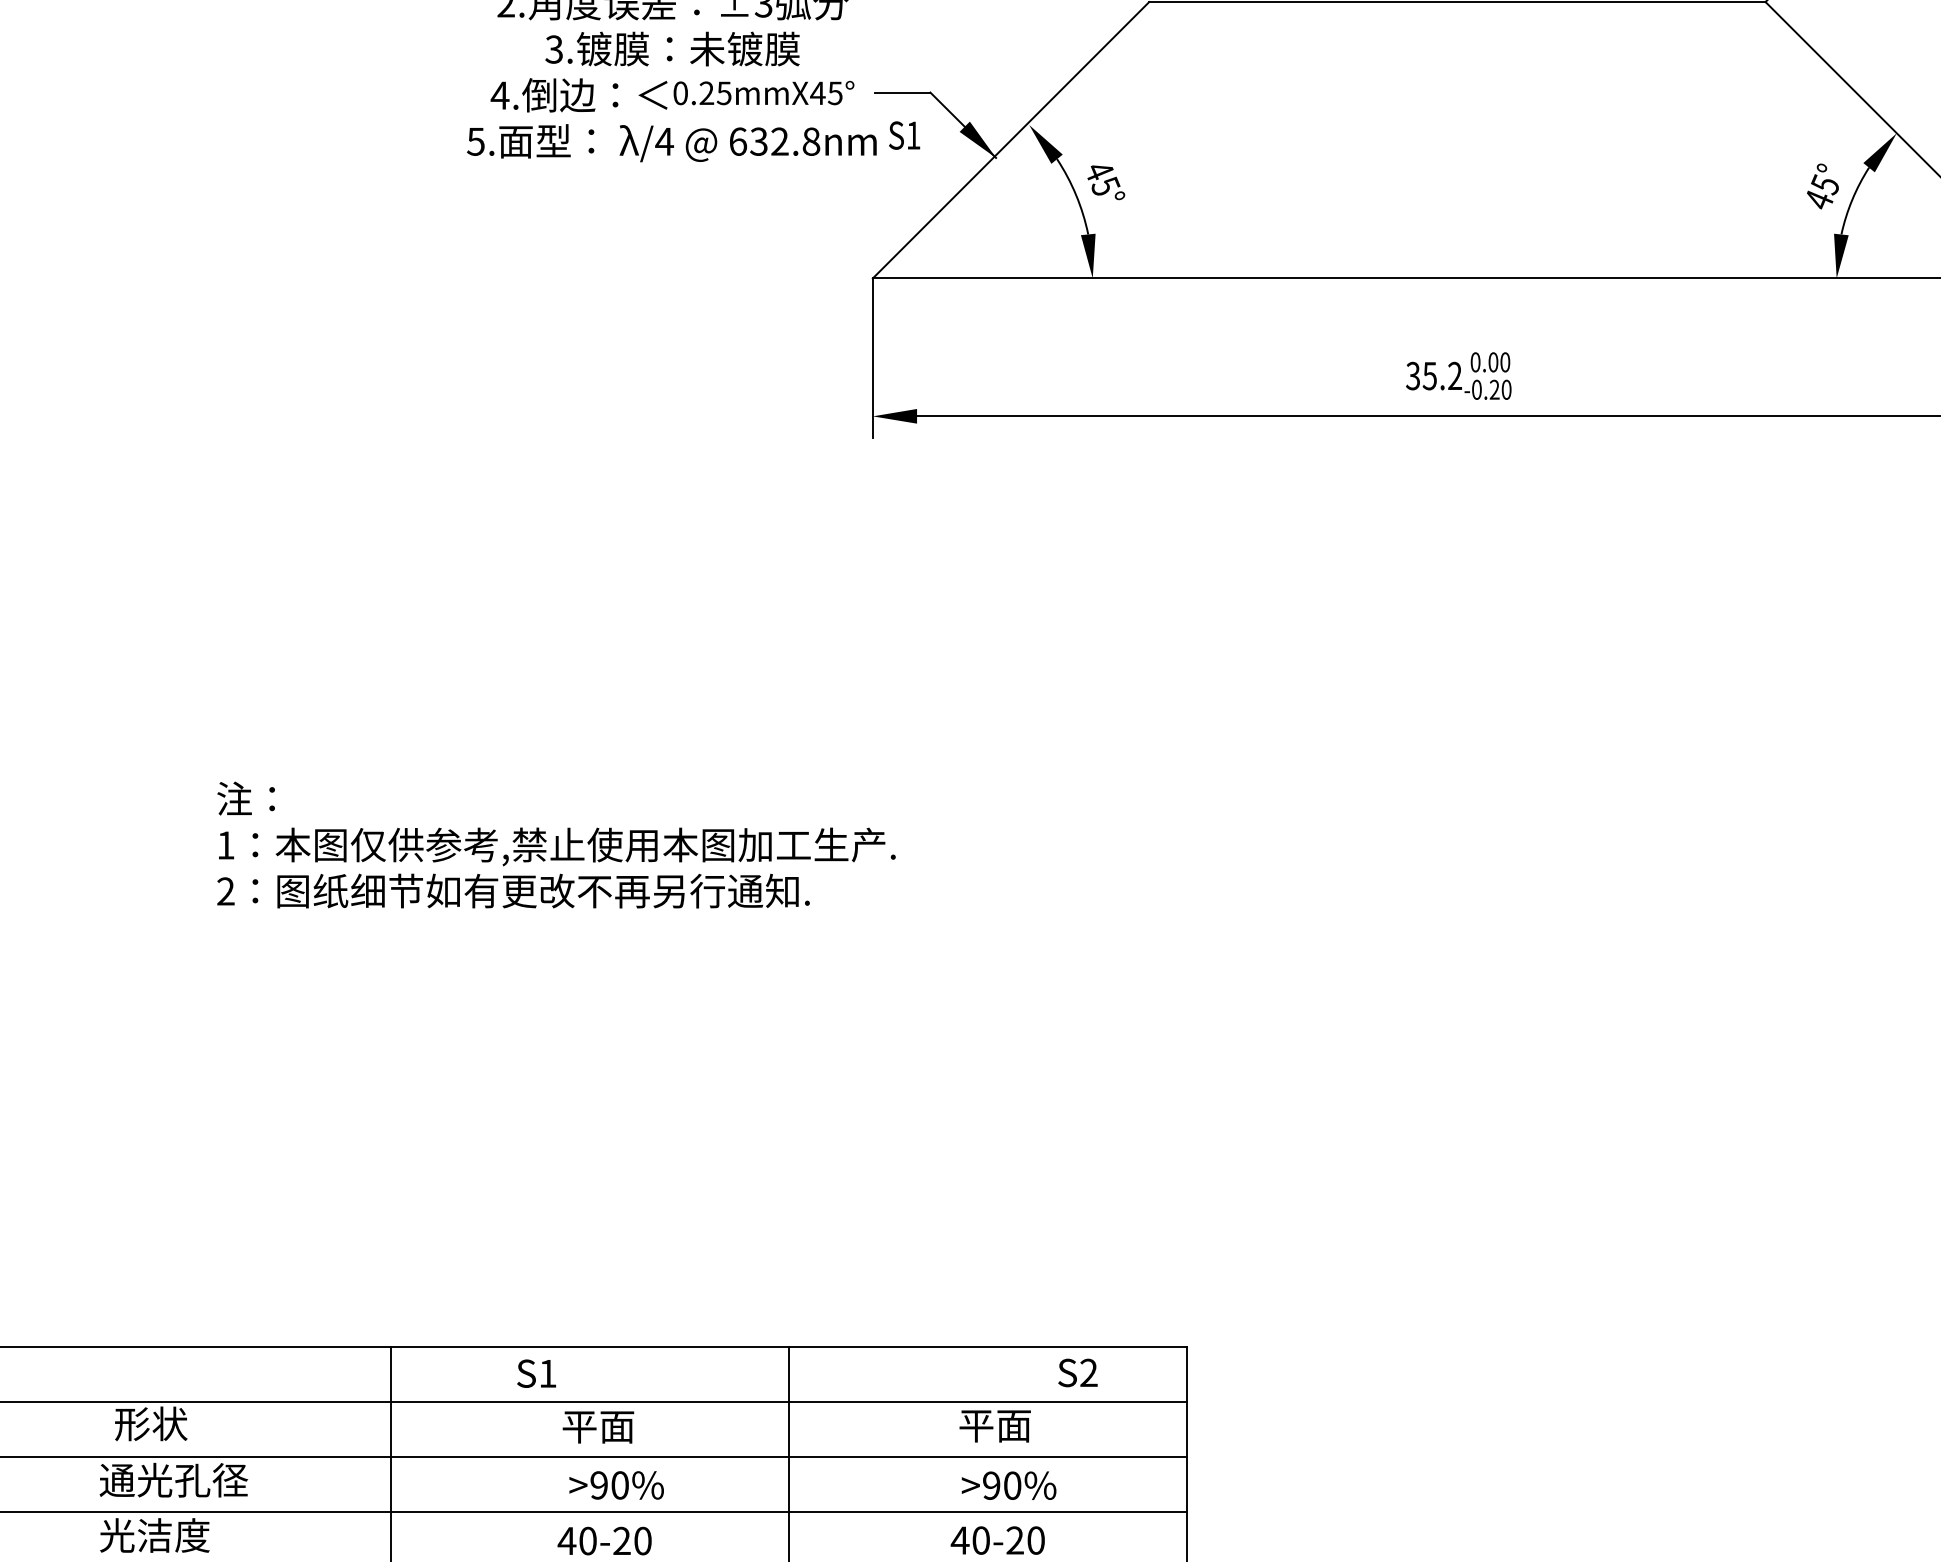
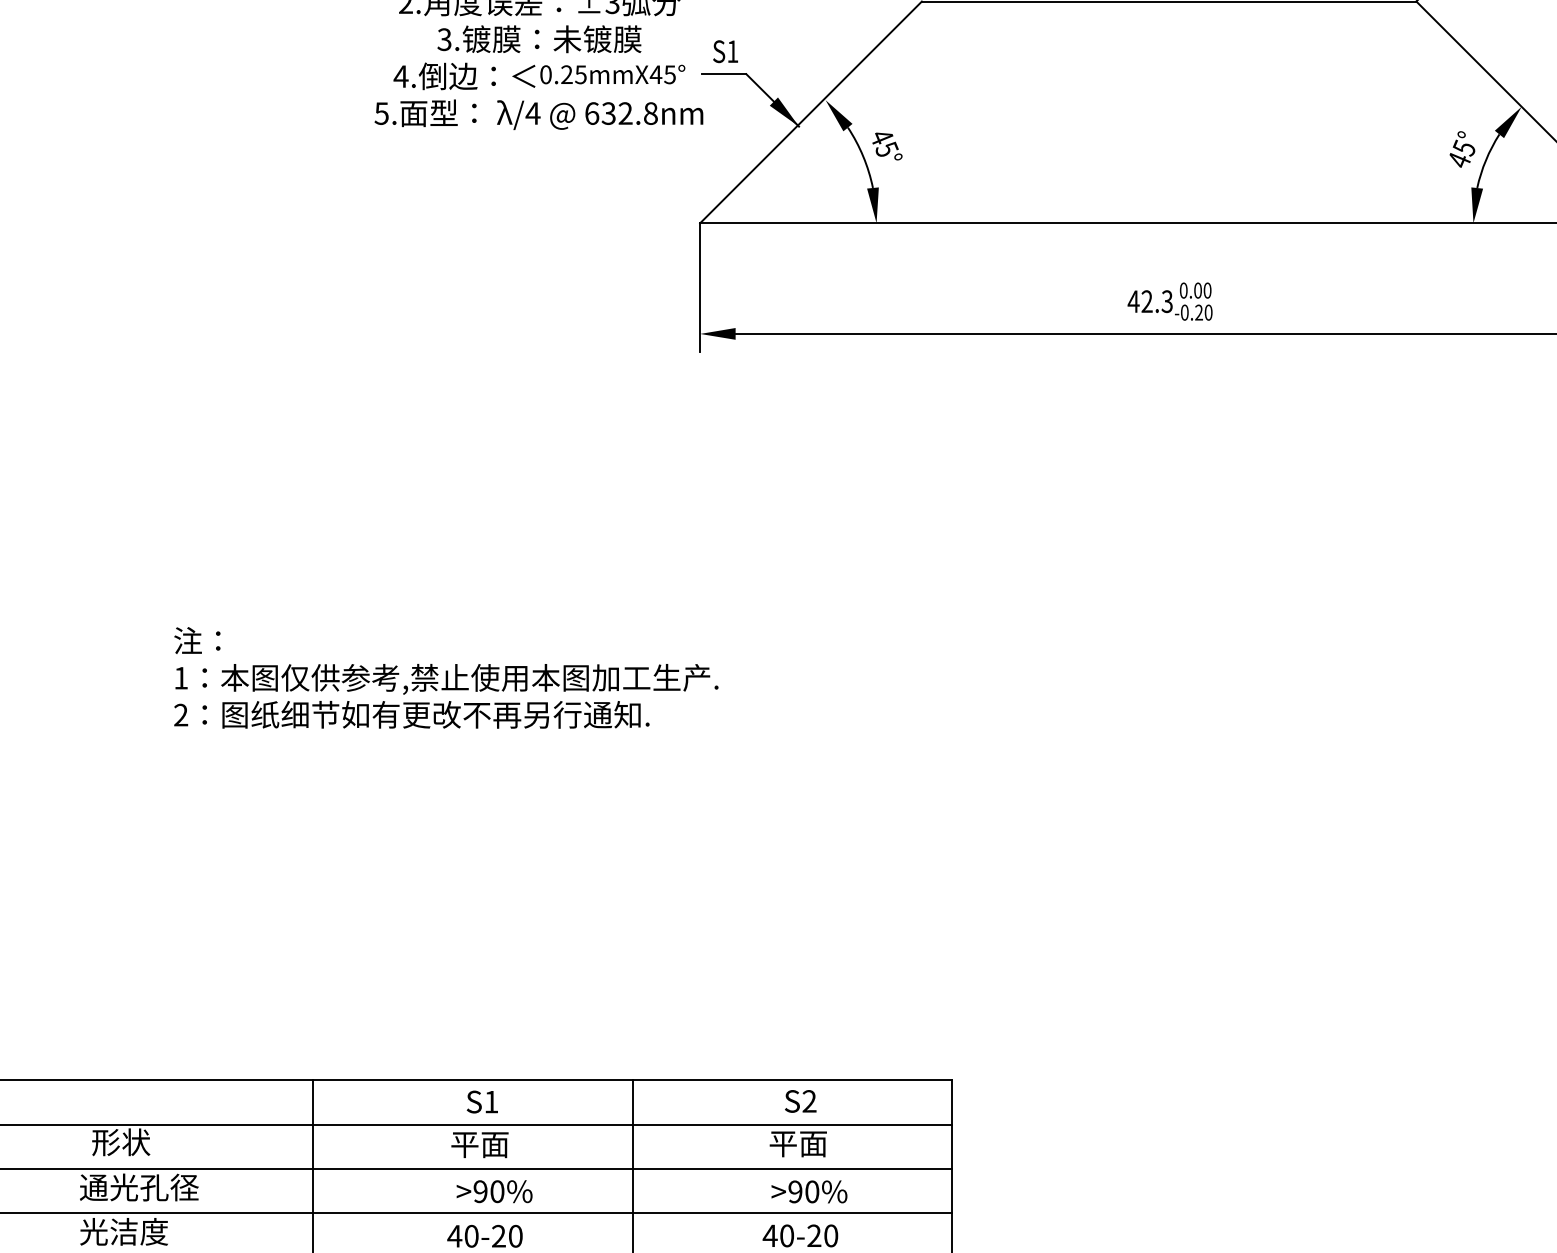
text: (904, 135) -> (725, 51), moved
text: (1432, 375) -> (1149, 301), 35.2 -> 42.3
text: (535, 1373) -> (481, 1101), moved
text: (1077, 1373) -> (800, 1101), moved

